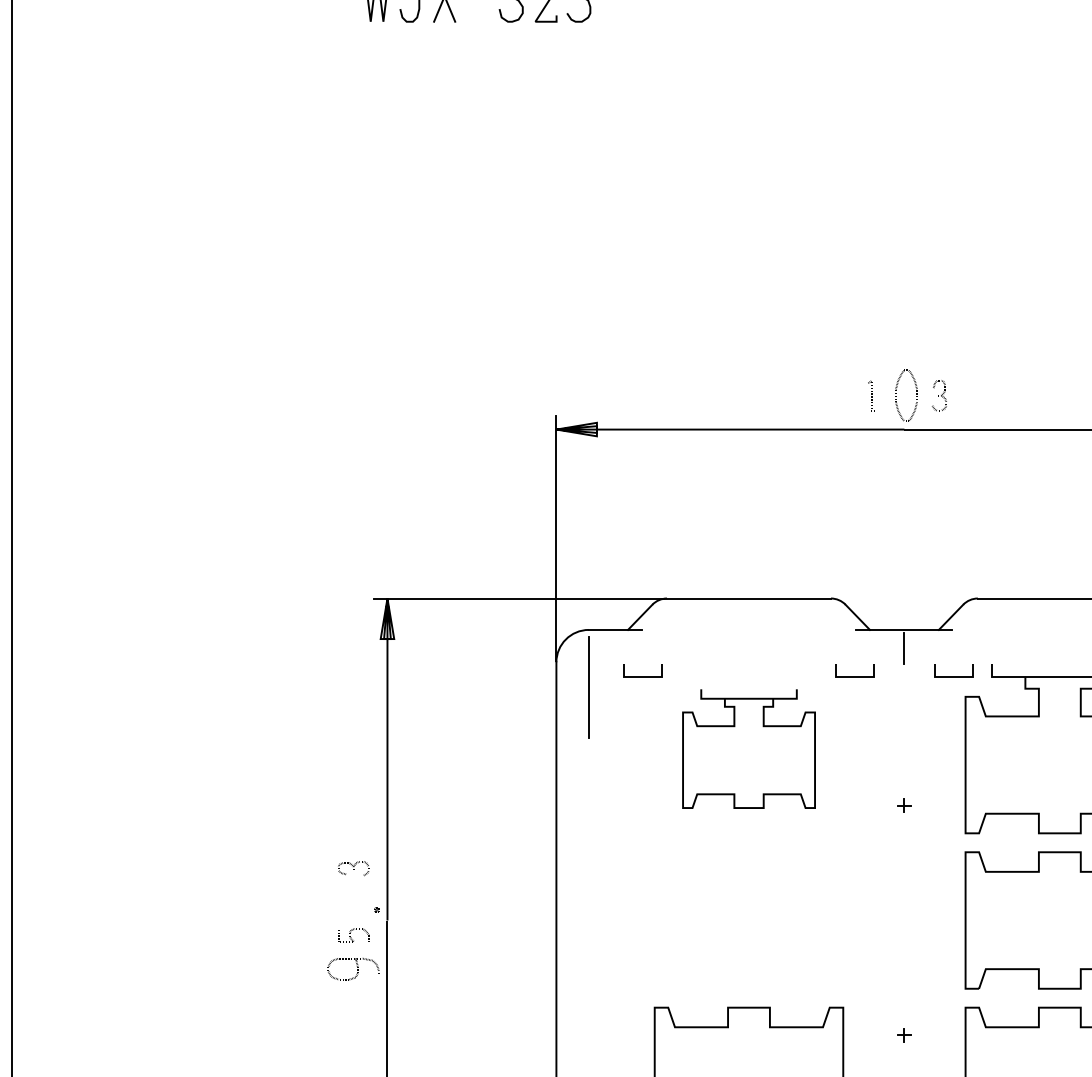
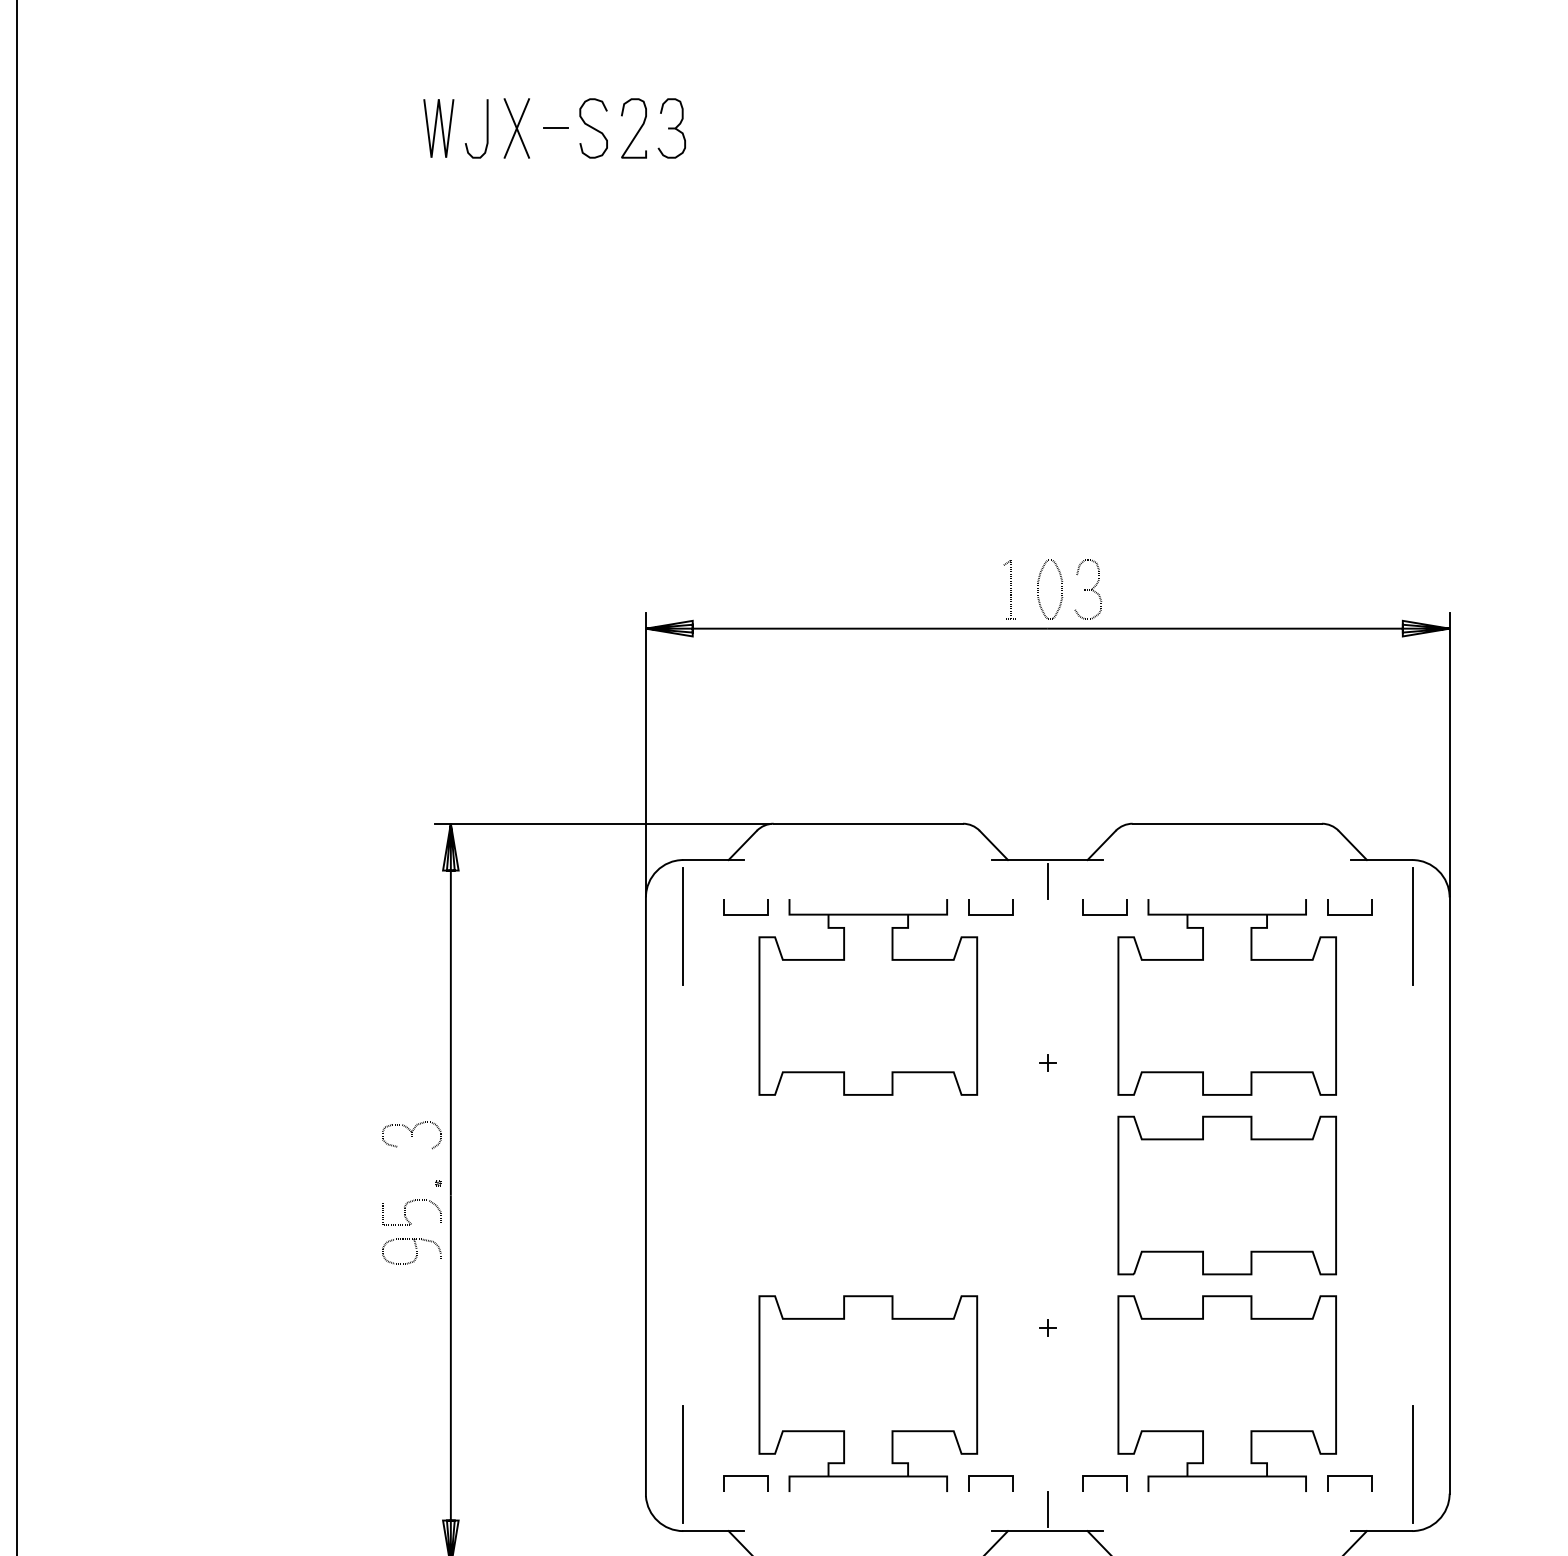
part: (871, 395) -> (1009, 589), size x1.67
part: (939, 395) -> (1088, 589), size x1.67
part: (749, 748) -> (868, 997), size x1.43
part: (353, 868) -> (411, 1135), size x1.67
part: (353, 935) -> (411, 1212), size x1.67

